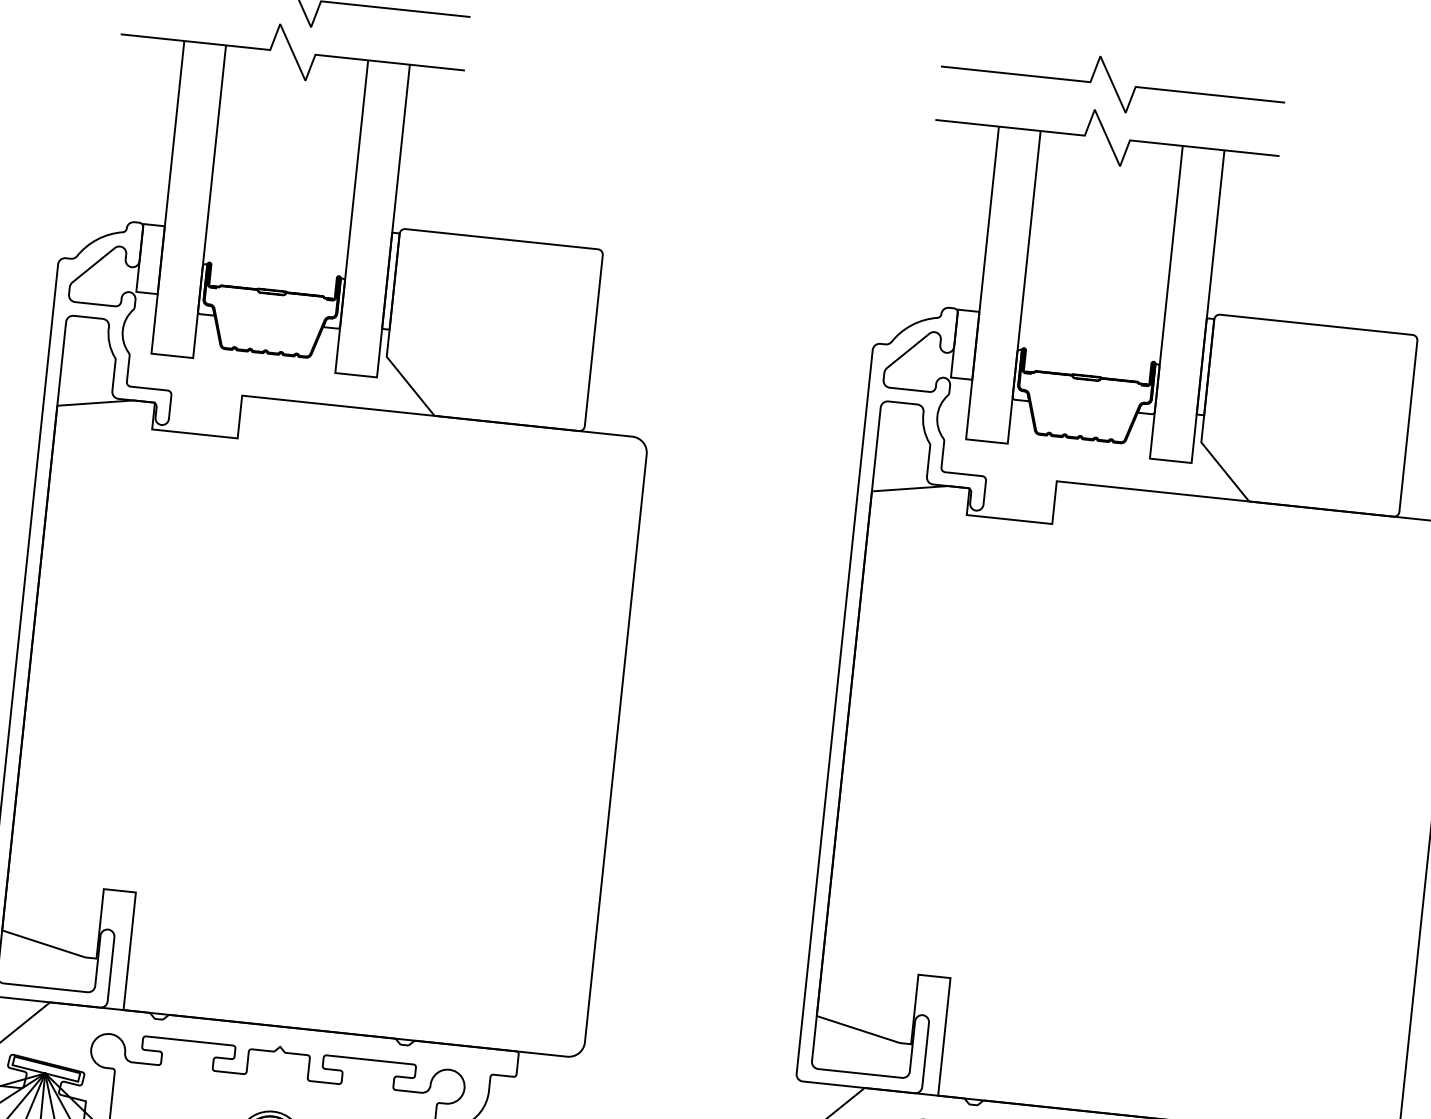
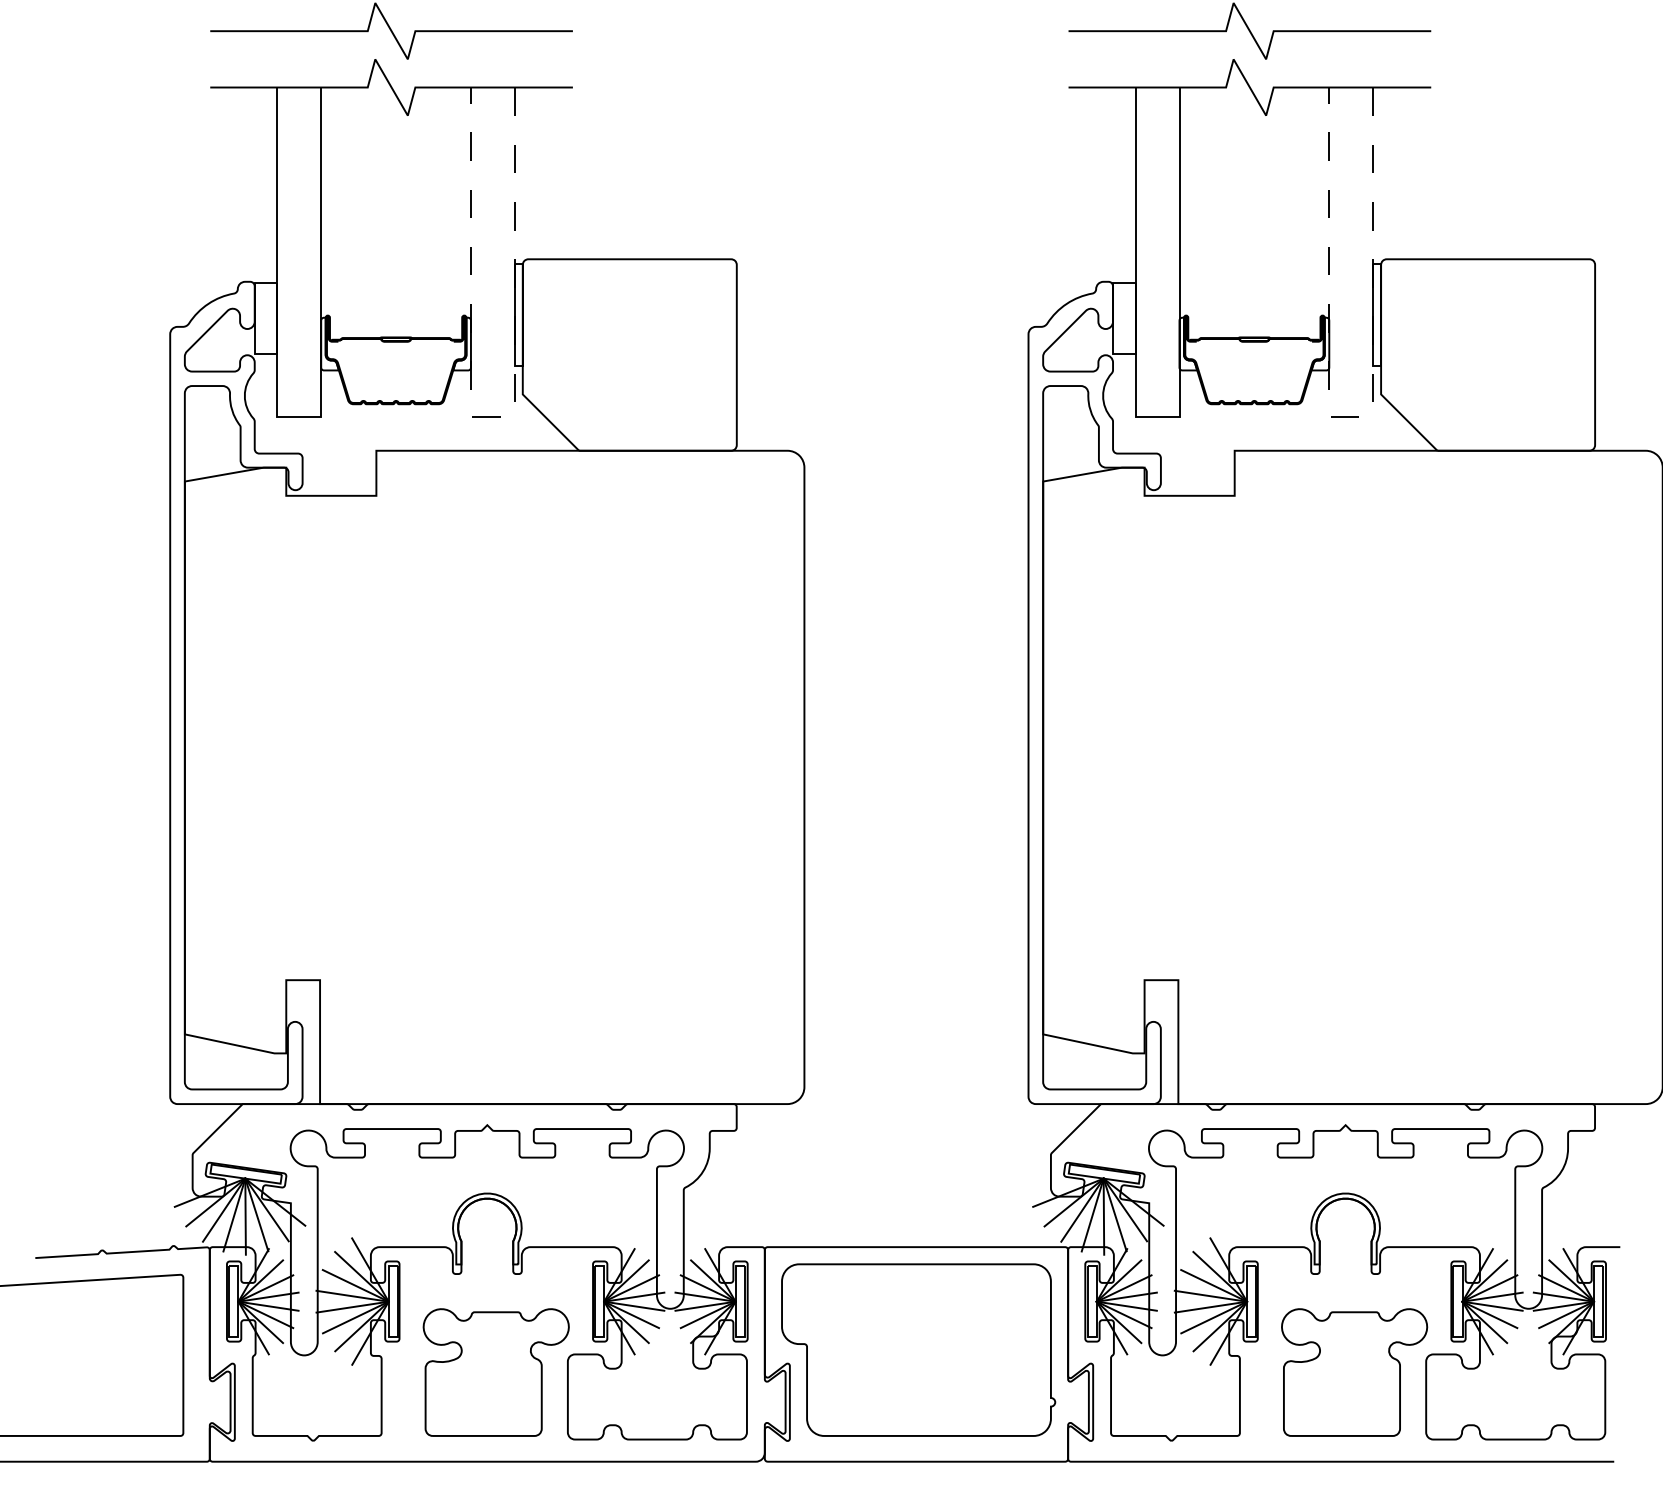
line: (355, 374) -> (492, 416), solid -> dashed
line: (1171, 460) -> (1351, 416), solid -> dashed

